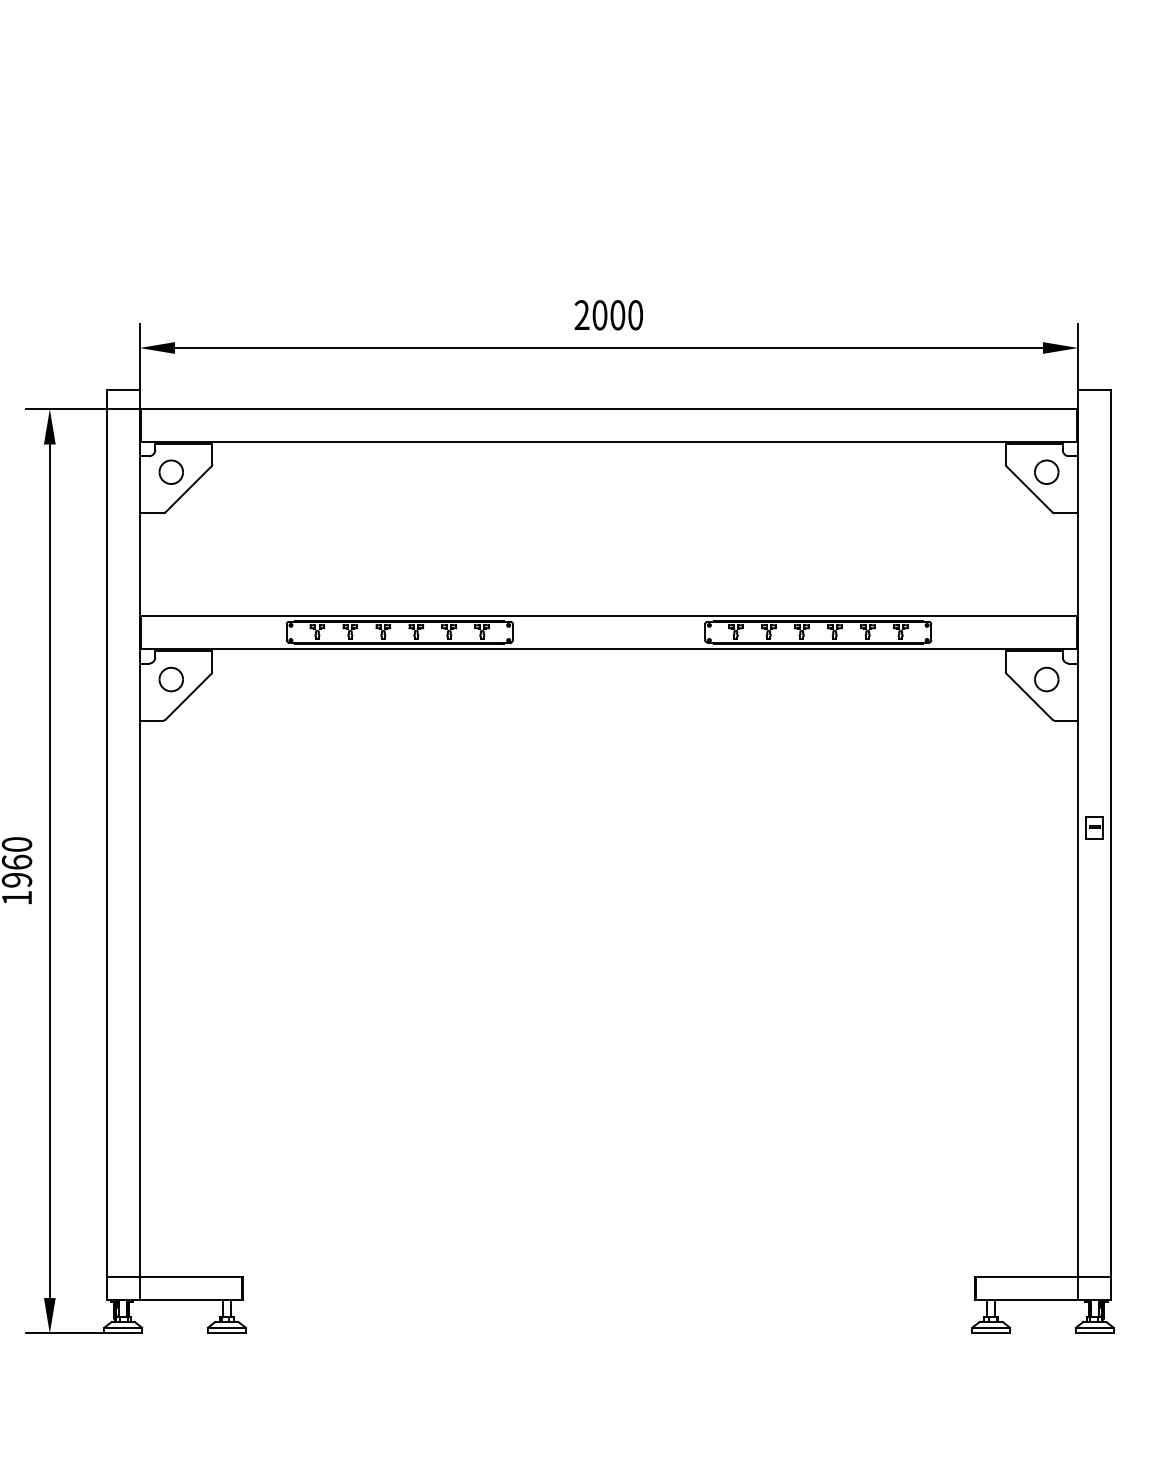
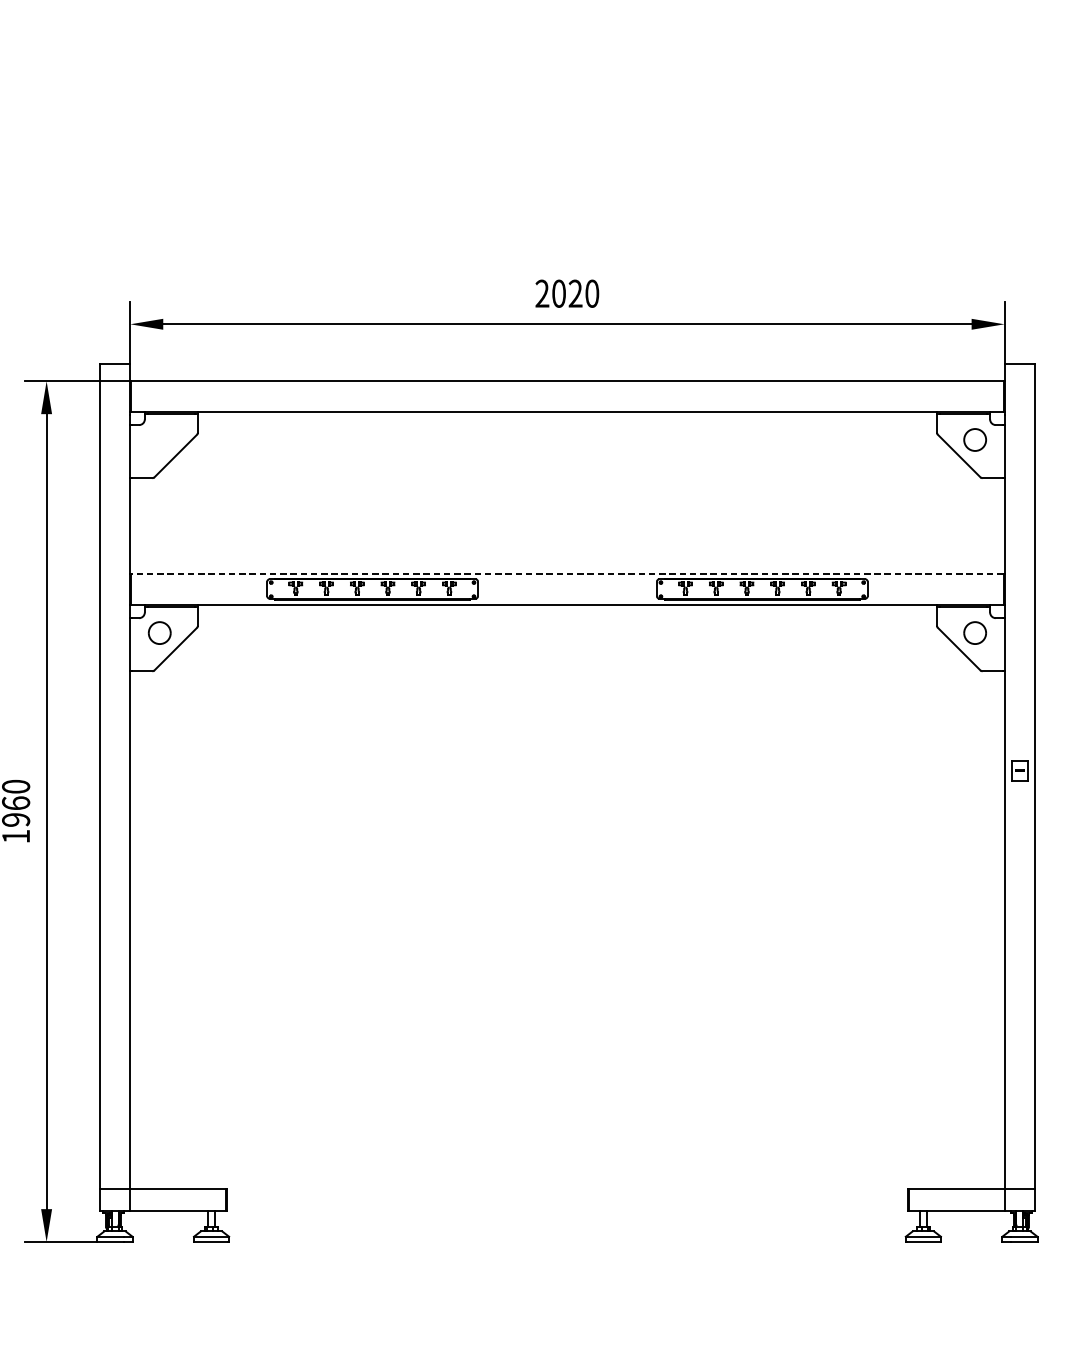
text: (617, 315) -> (575, 294), 2000 -> 2020
part: (170, 471) -> (159, 439), removed
line: (608, 616) -> (566, 574), solid -> dashed

